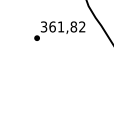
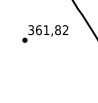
text: (59, 30) -> (45, 33), moved

